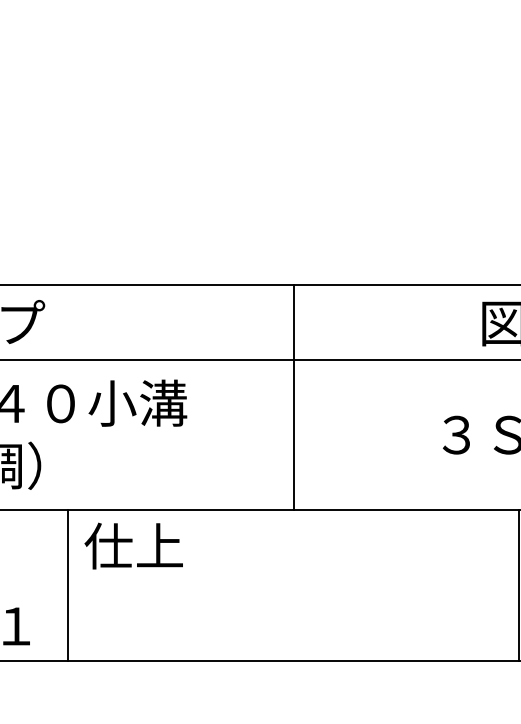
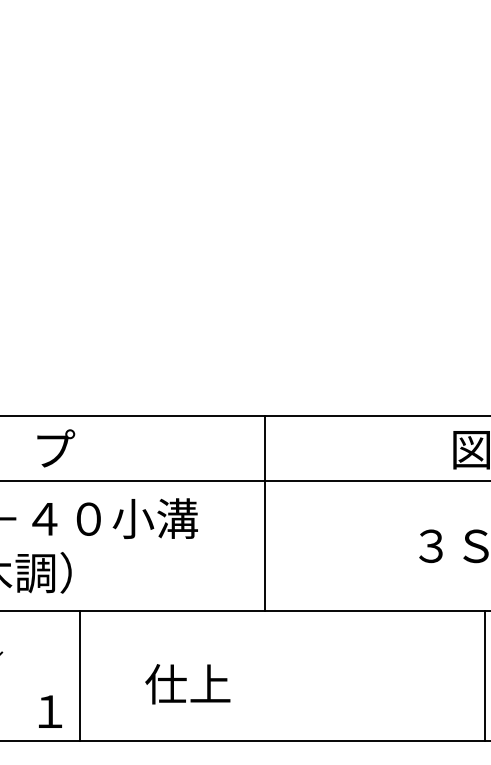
line: (294, 397) -> (265, 513), moved
text: (133, 546) -> (187, 684), moved
line: (68, 585) -> (80, 676), moved

